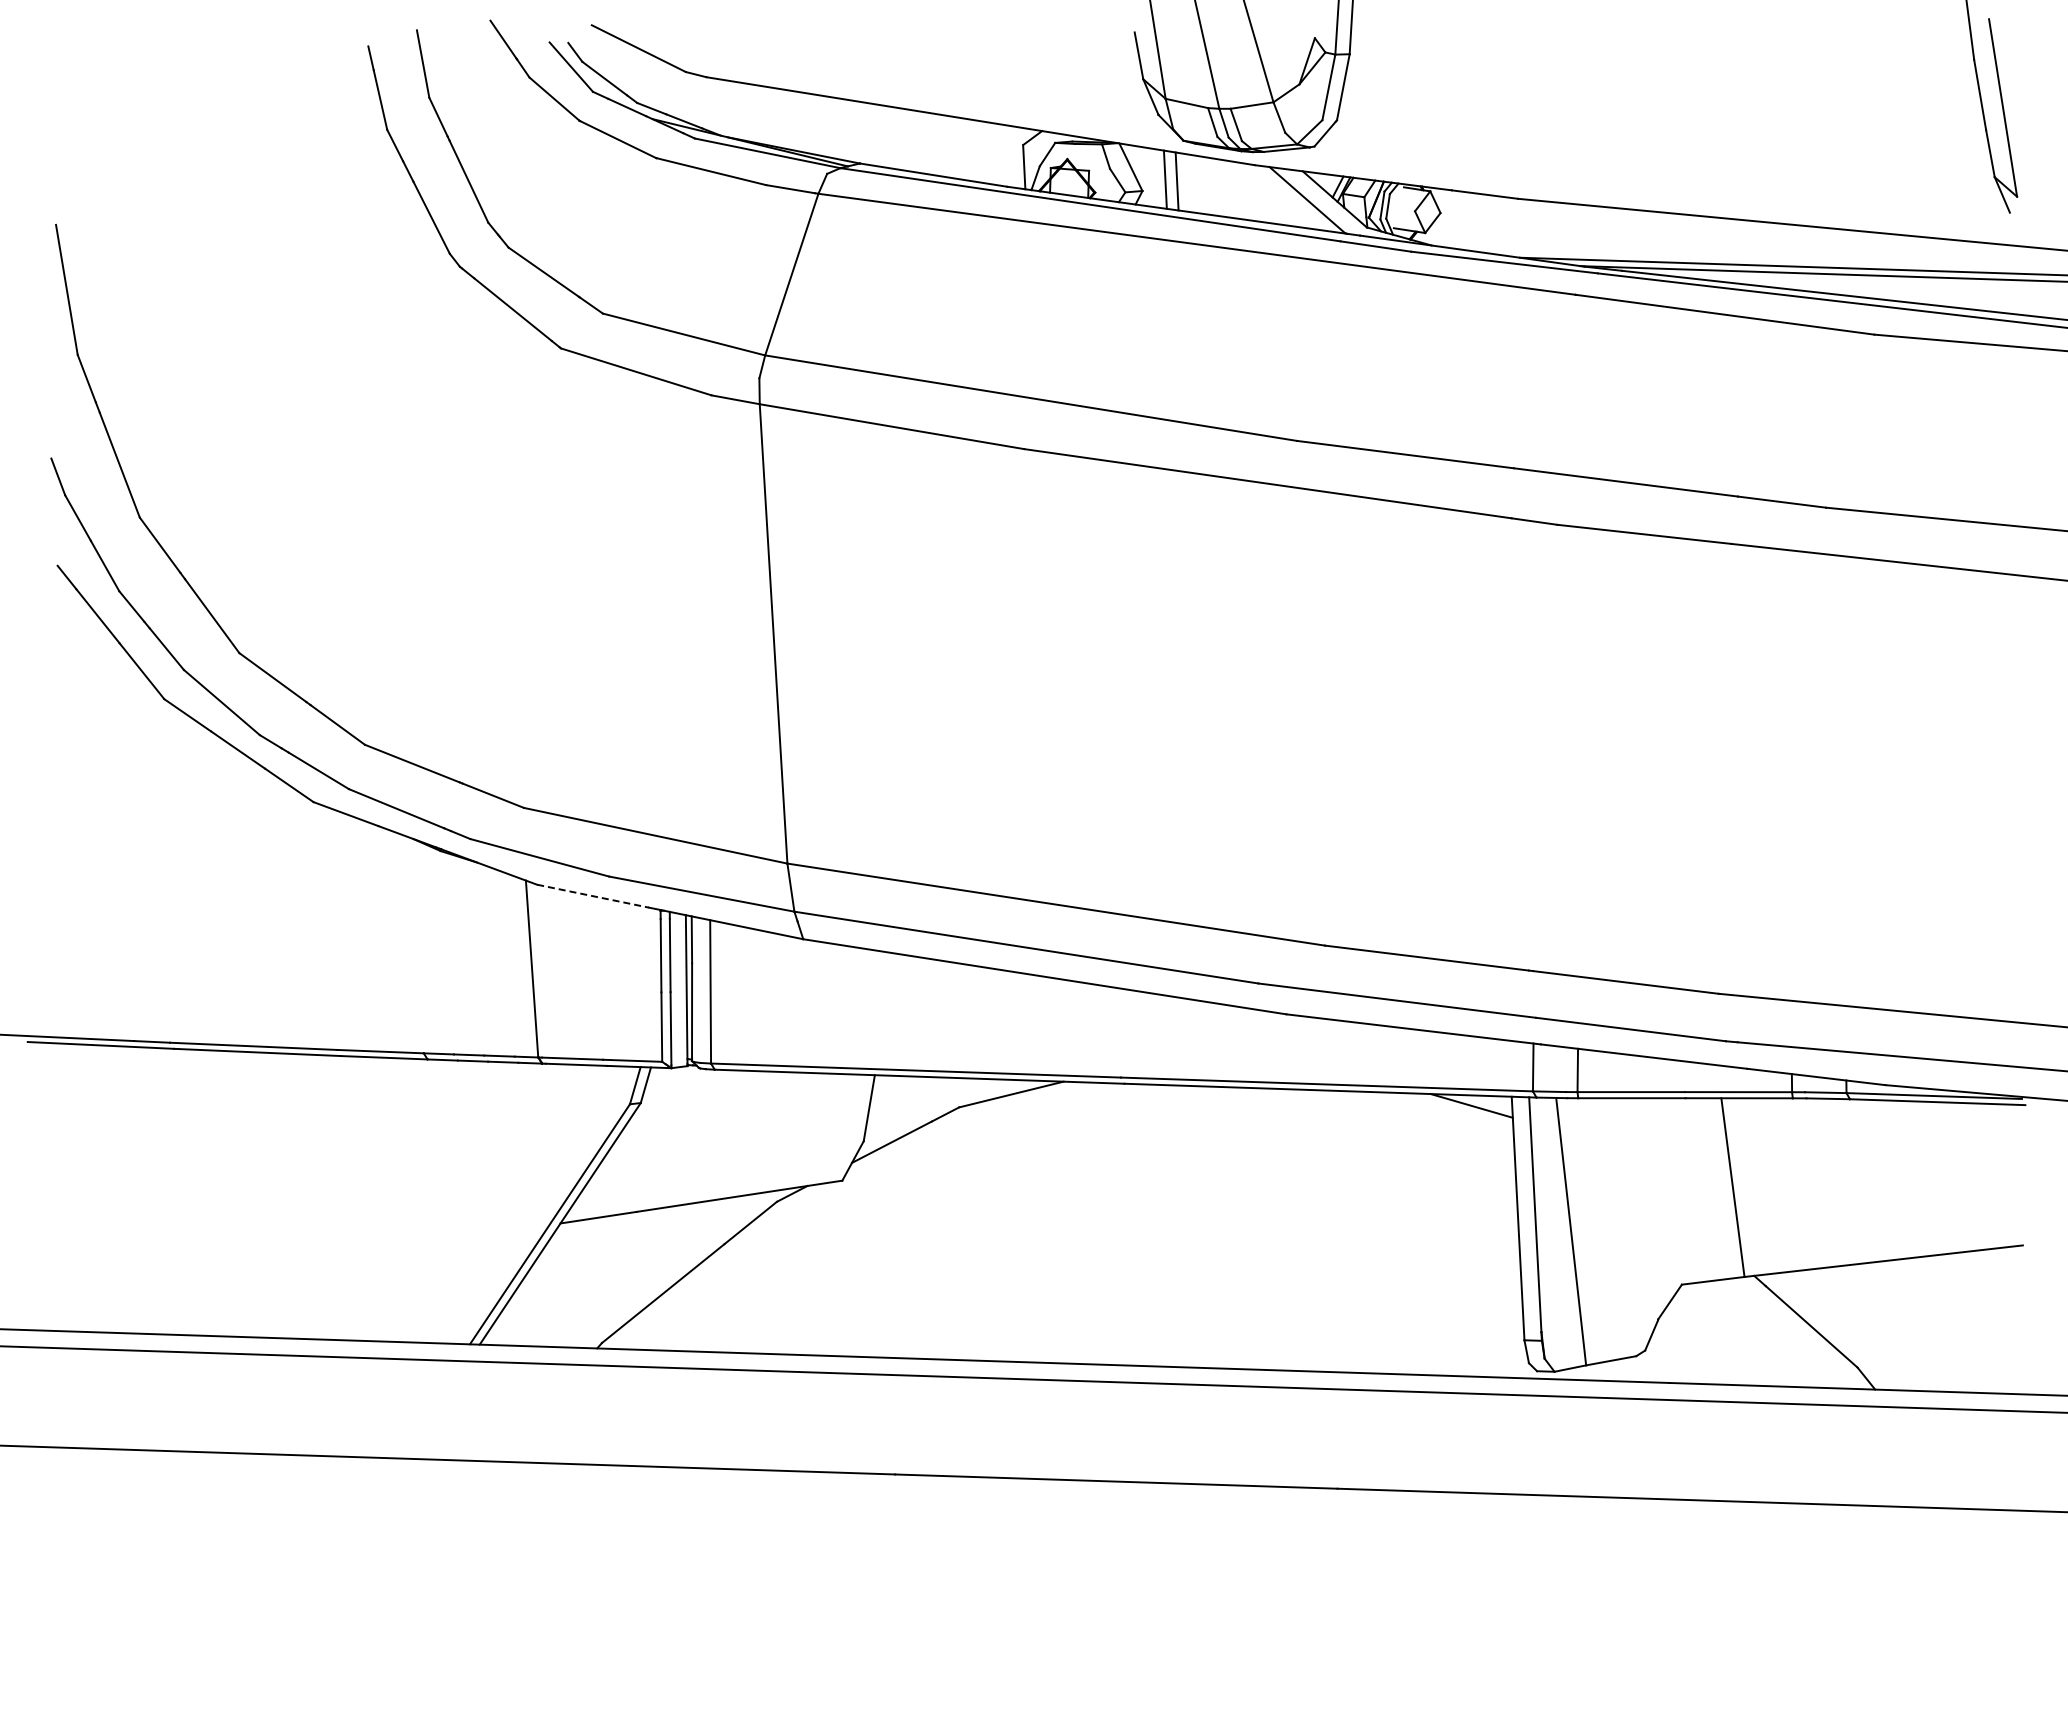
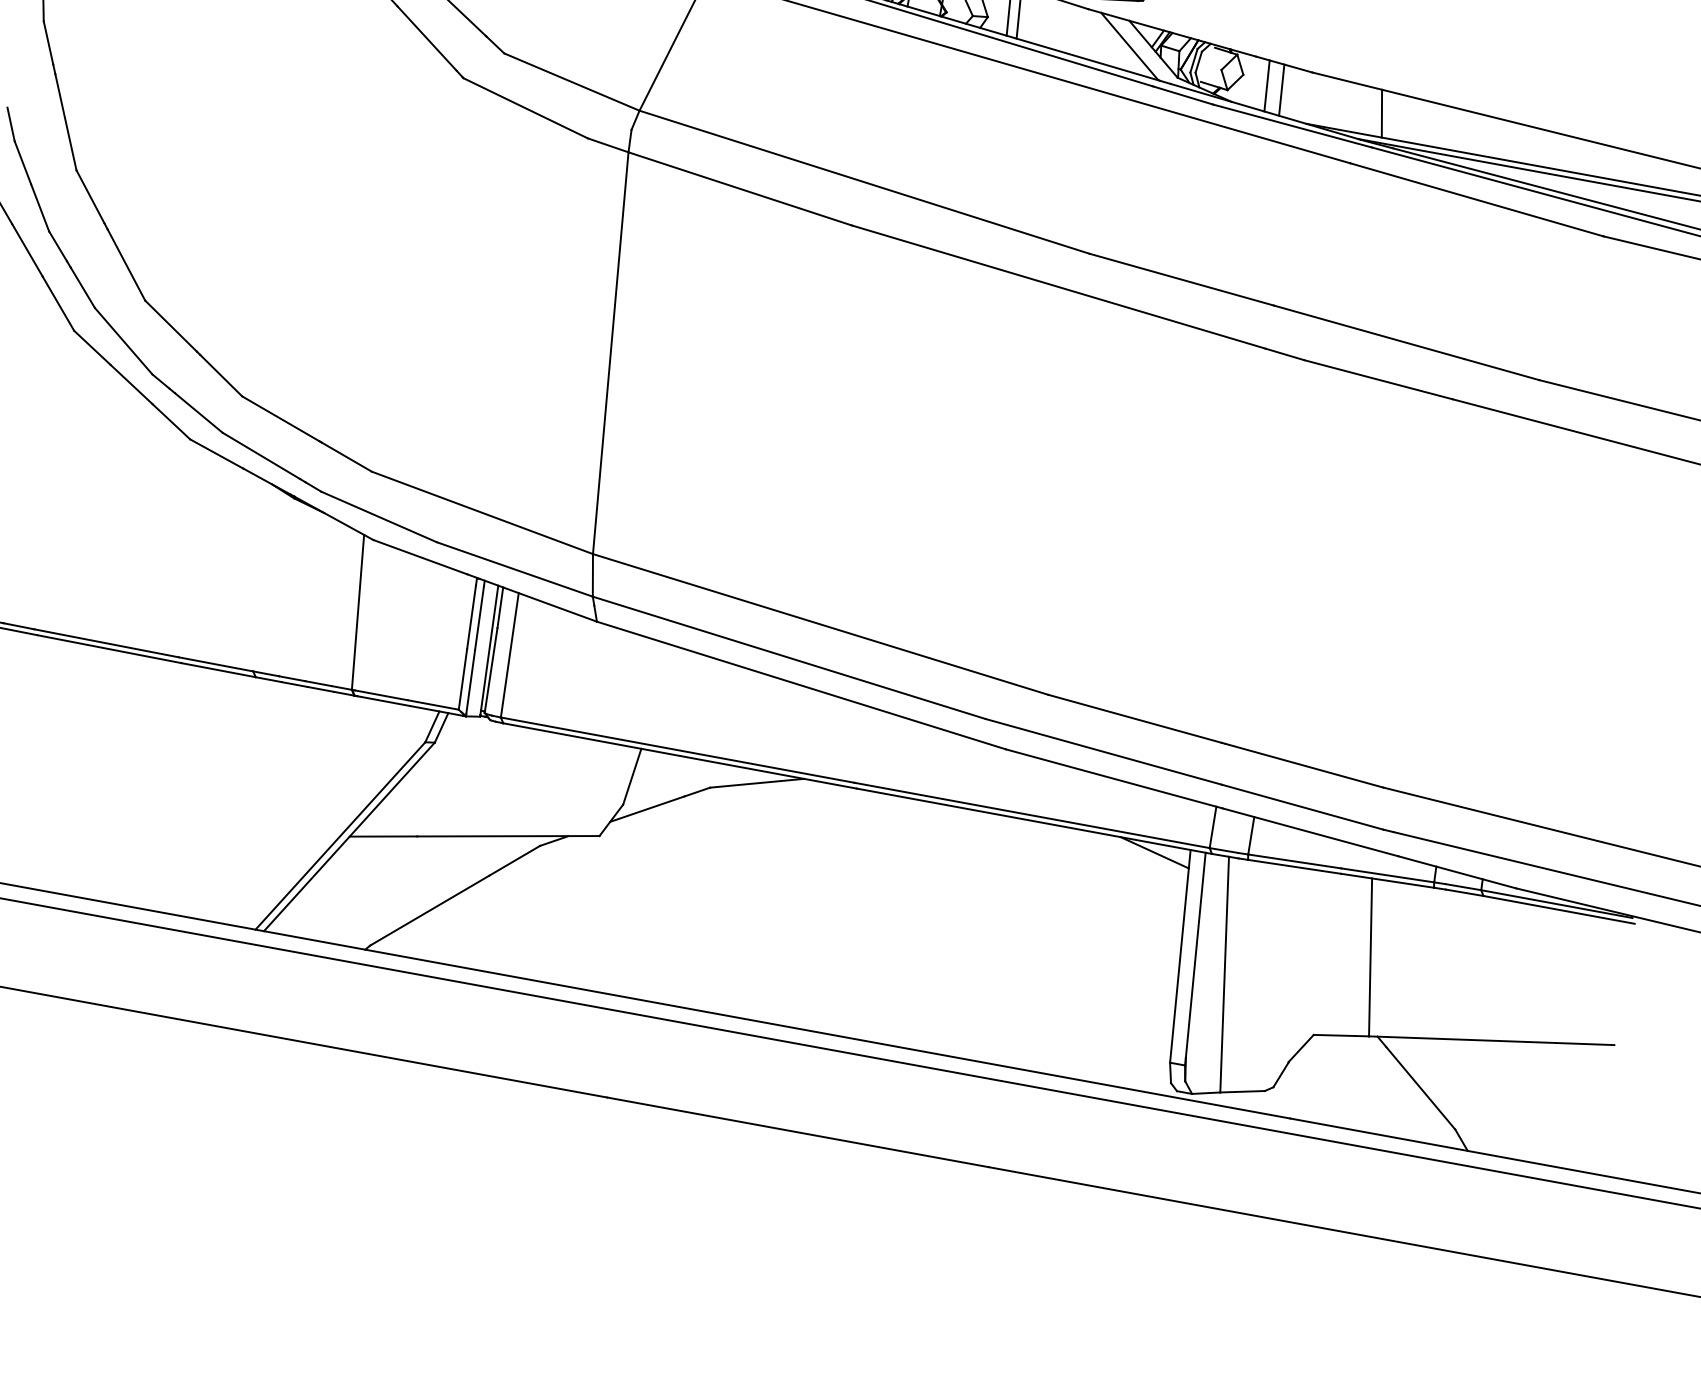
line: (1468, 221) -> (1266, 85), added
line: (1486, 223) -> (1281, 89), added
line: (1603, 233) -> (1381, 113), added
line: (593, 896) -> (420, 557), dashed -> solid

